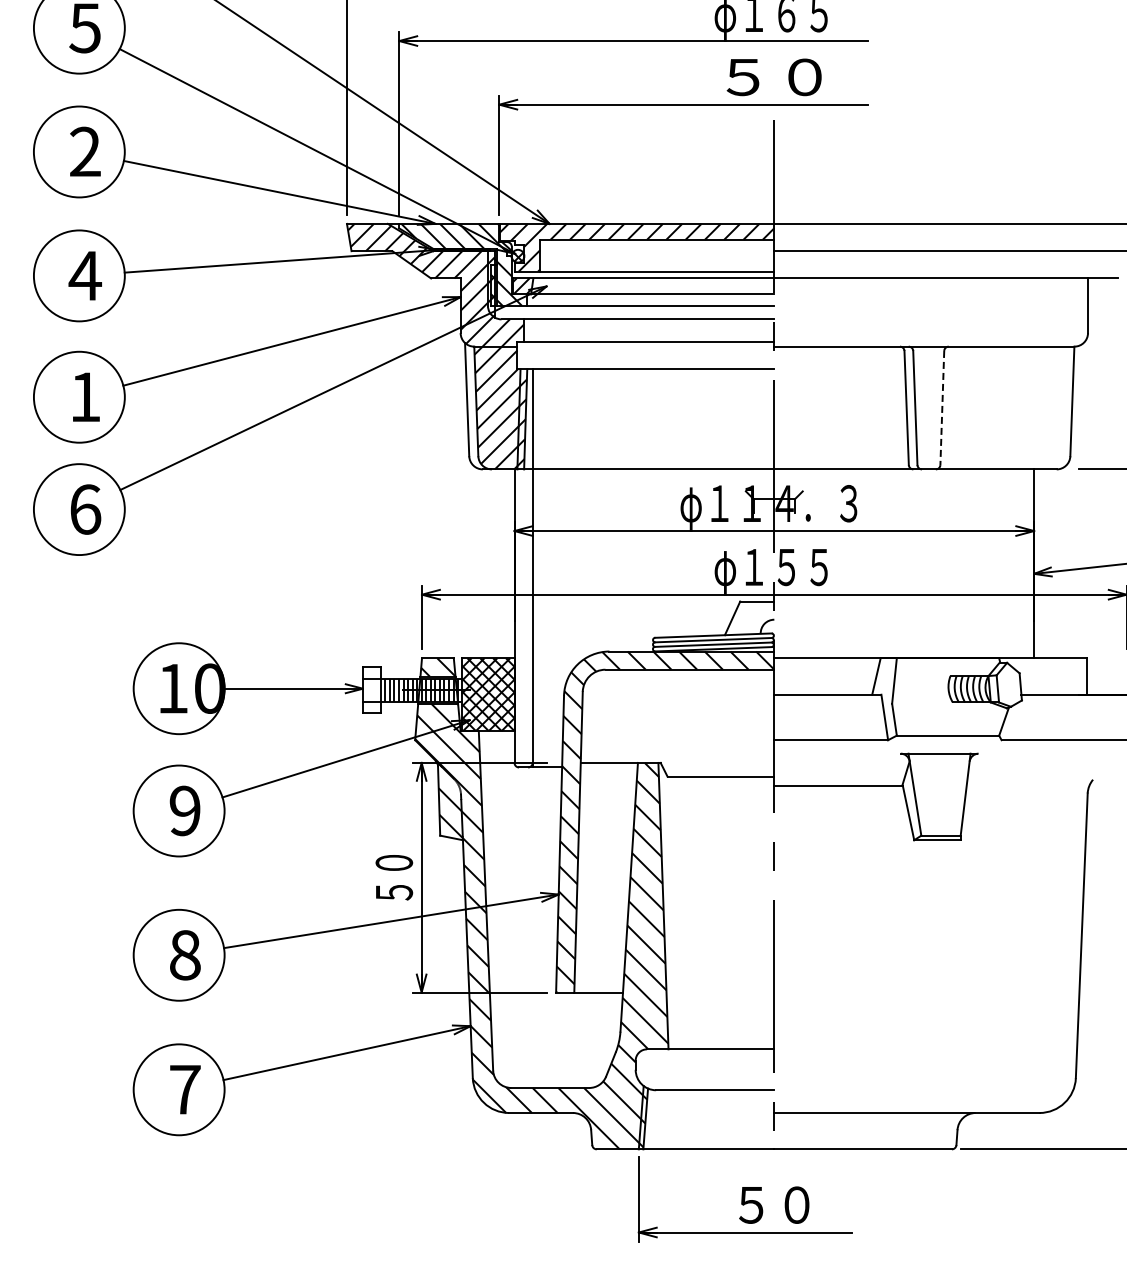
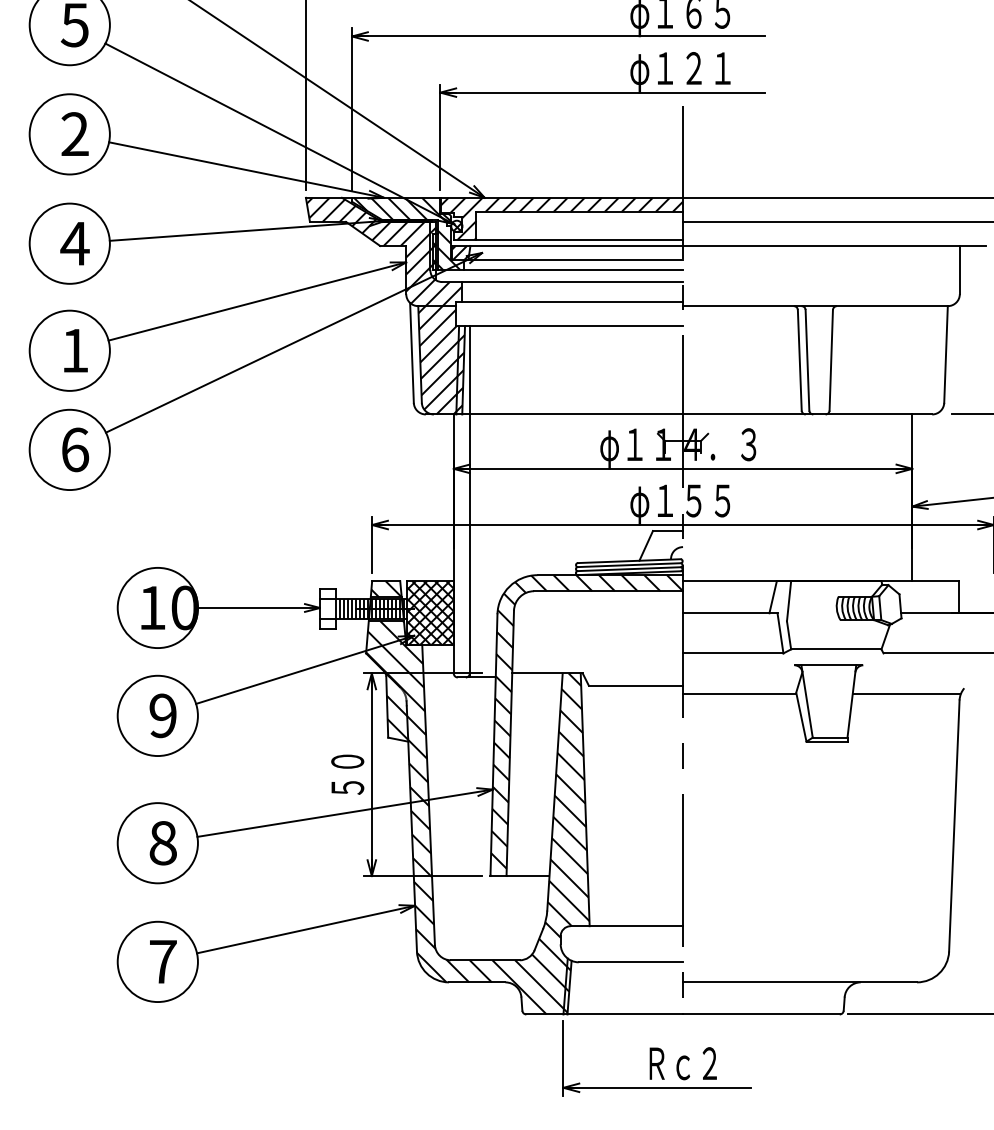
text: (771, 80) -> (680, 71), ５０ -> φ１２１
line: (942, 408) -> (831, 360), dashed -> solid
line: (1027, 785) -> (906, 693), added
text: (774, 1204) -> (683, 1063), ５０ -> Ｒｃ２

